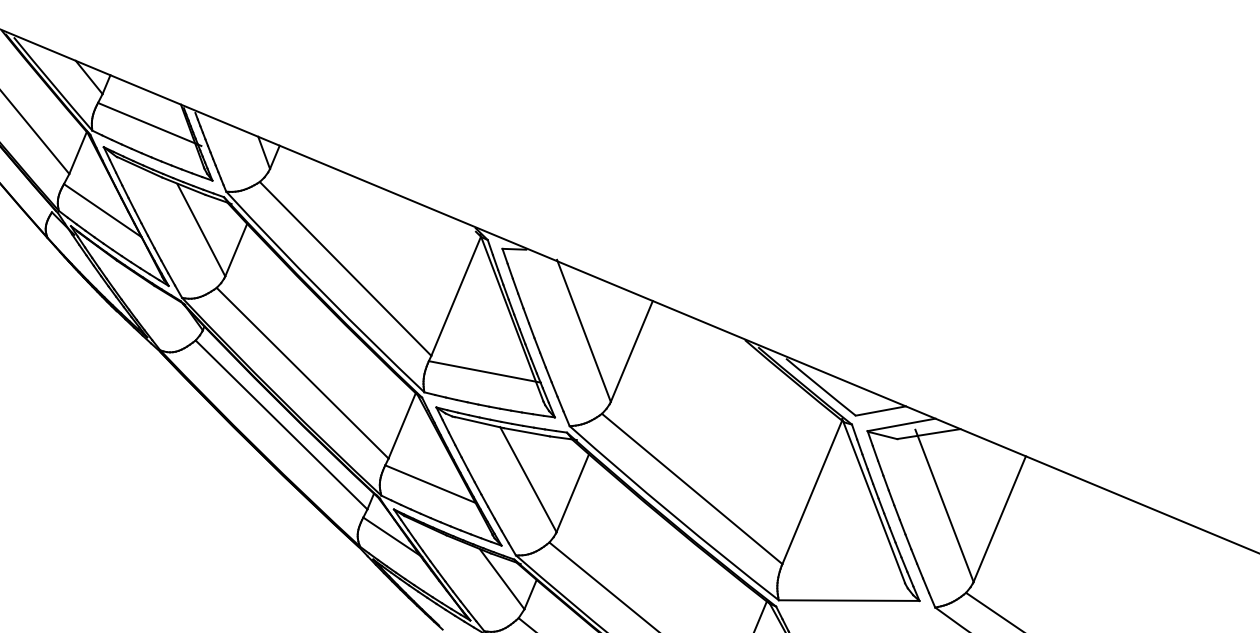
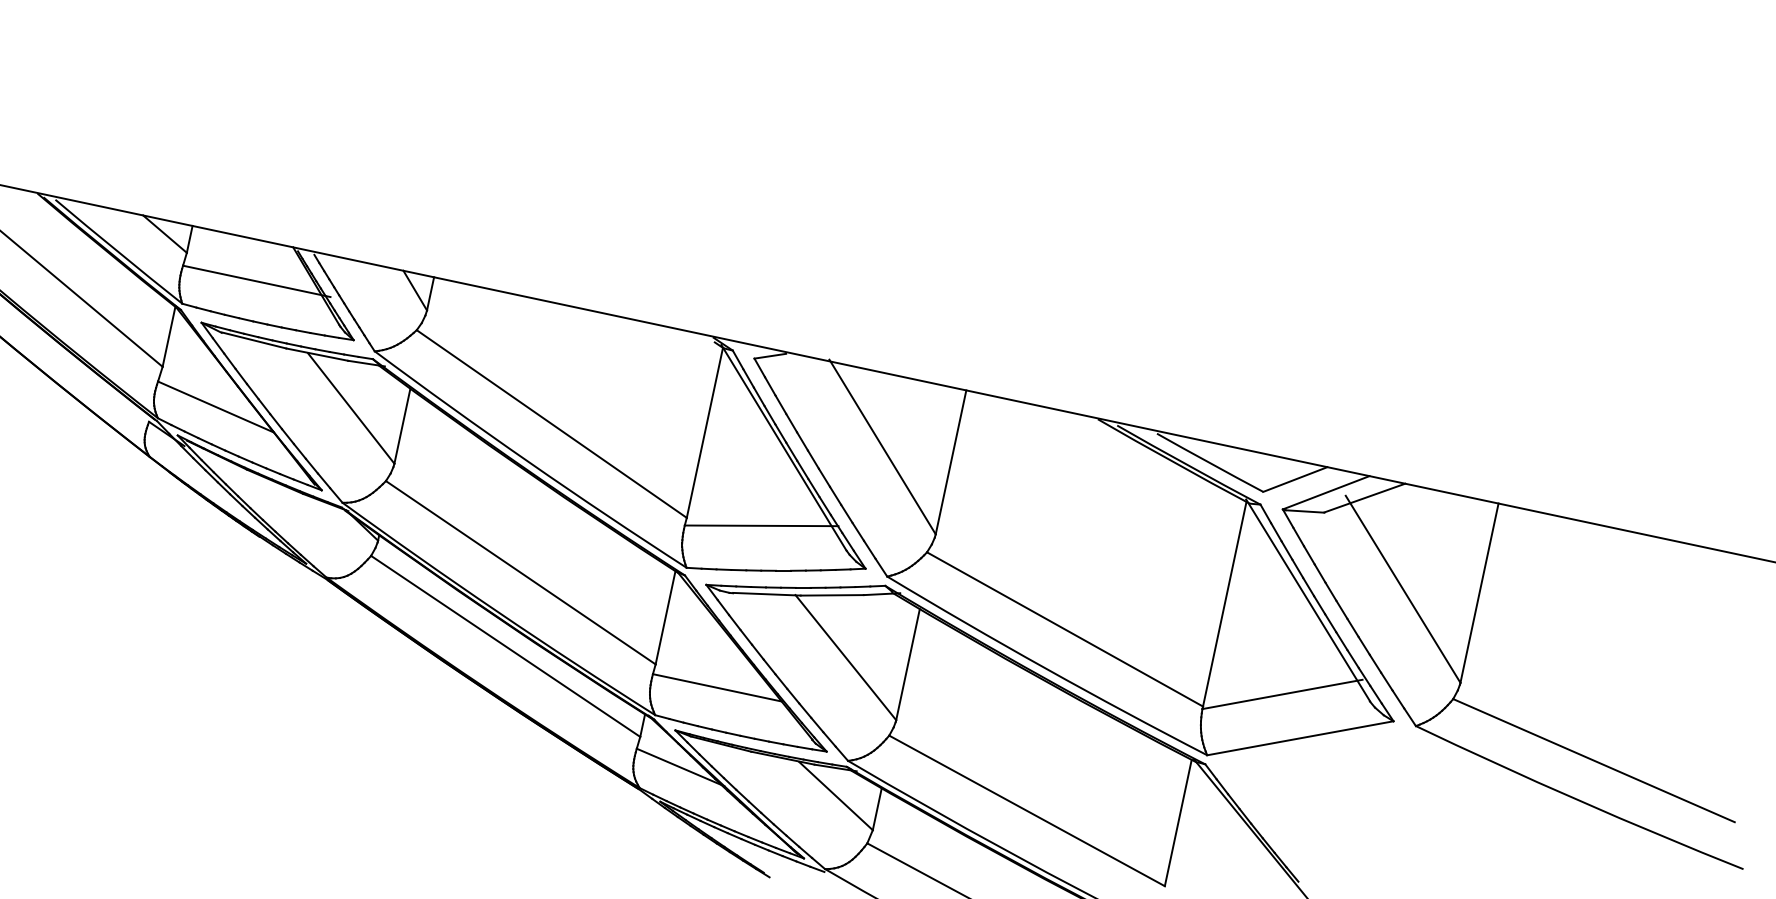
line: (842, 566) -> (1282, 694), added

